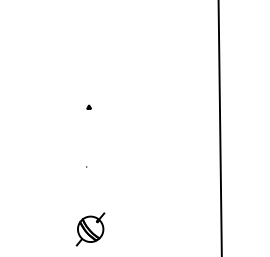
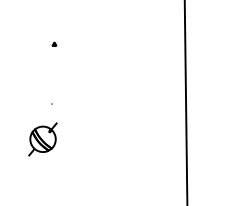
part: (90, 229) -> (42, 139), moved

